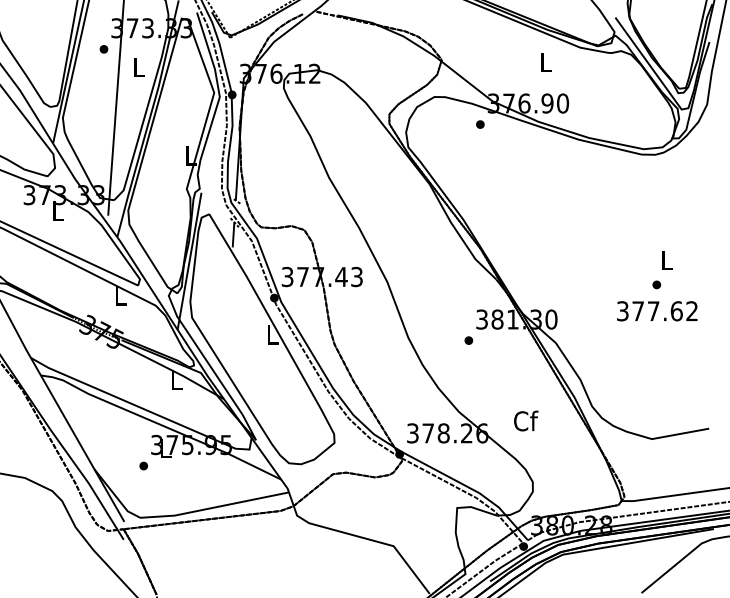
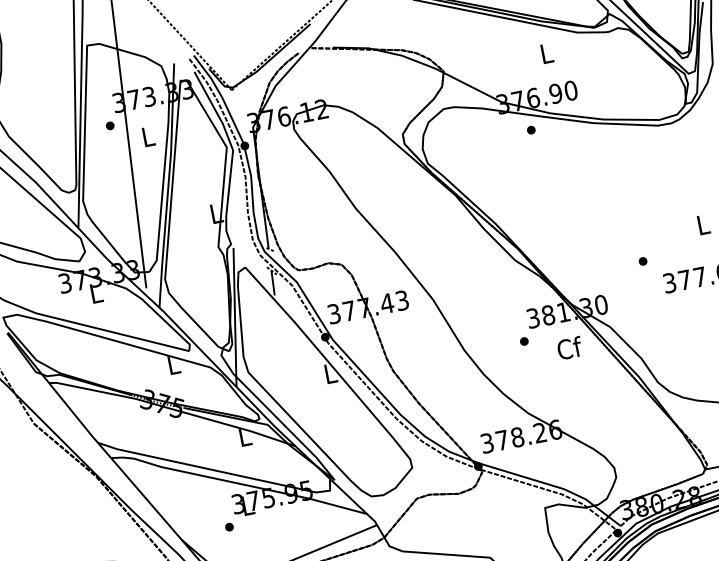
part: (480, 124) -> (531, 130), moved
part: (656, 284) -> (642, 261), moved
text: (526, 420) -> (570, 347), moved

